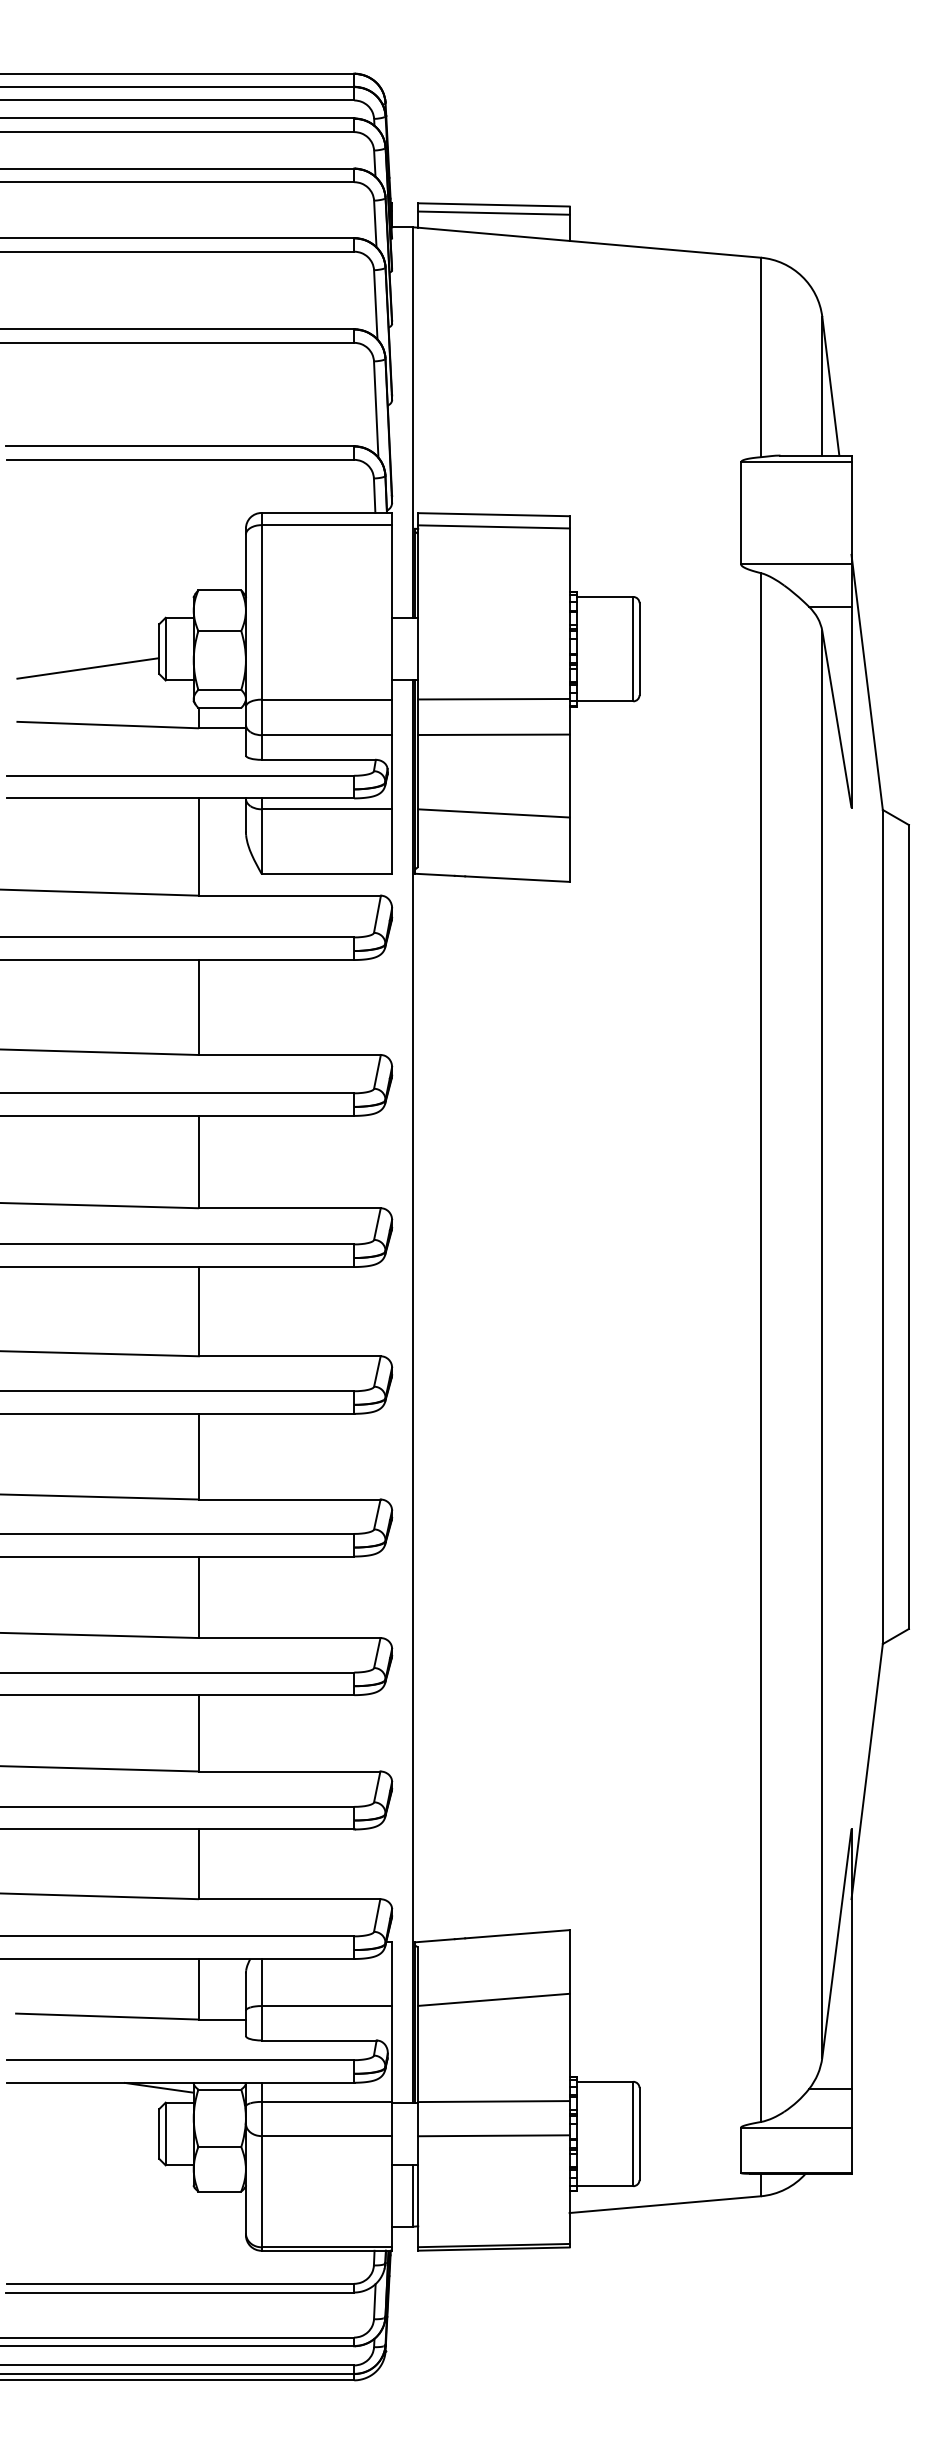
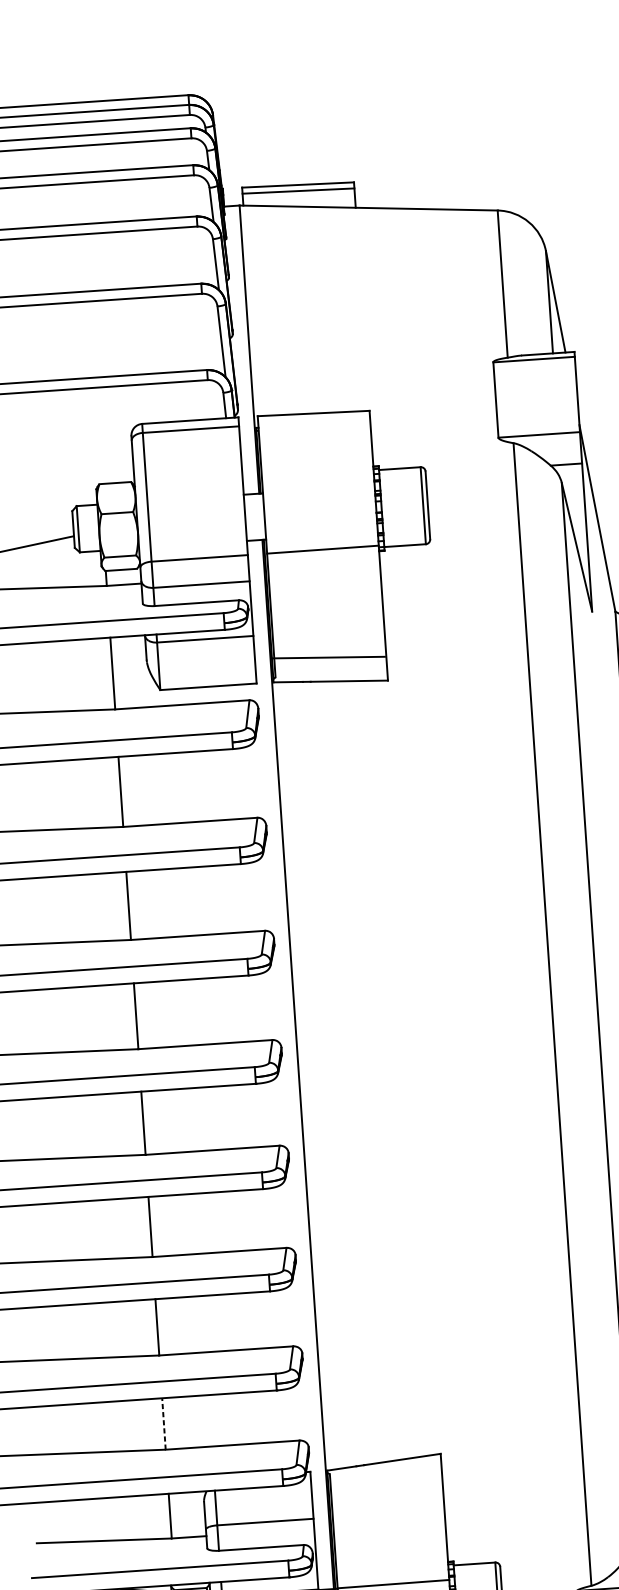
line: (493, 526) -> (313, 422), removed
line: (493, 734) -> (324, 575), removed
line: (493, 813) -> (328, 657), moved
line: (198, 1864) -> (163, 1424), solid -> dashed
line: (493, 1999) -> (388, 1508), removed

